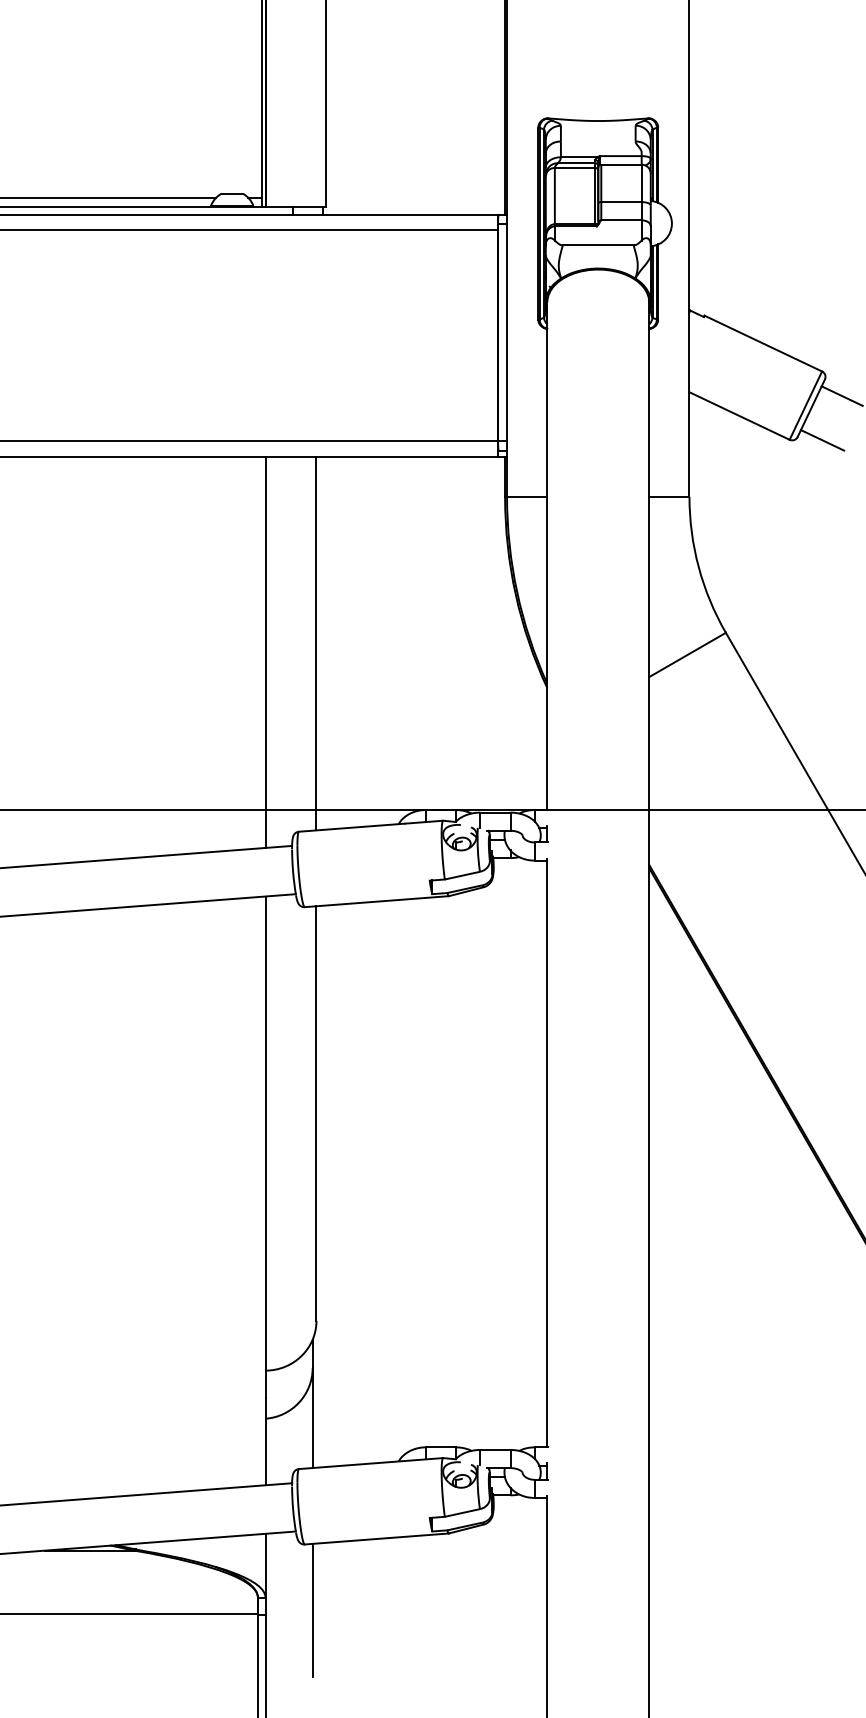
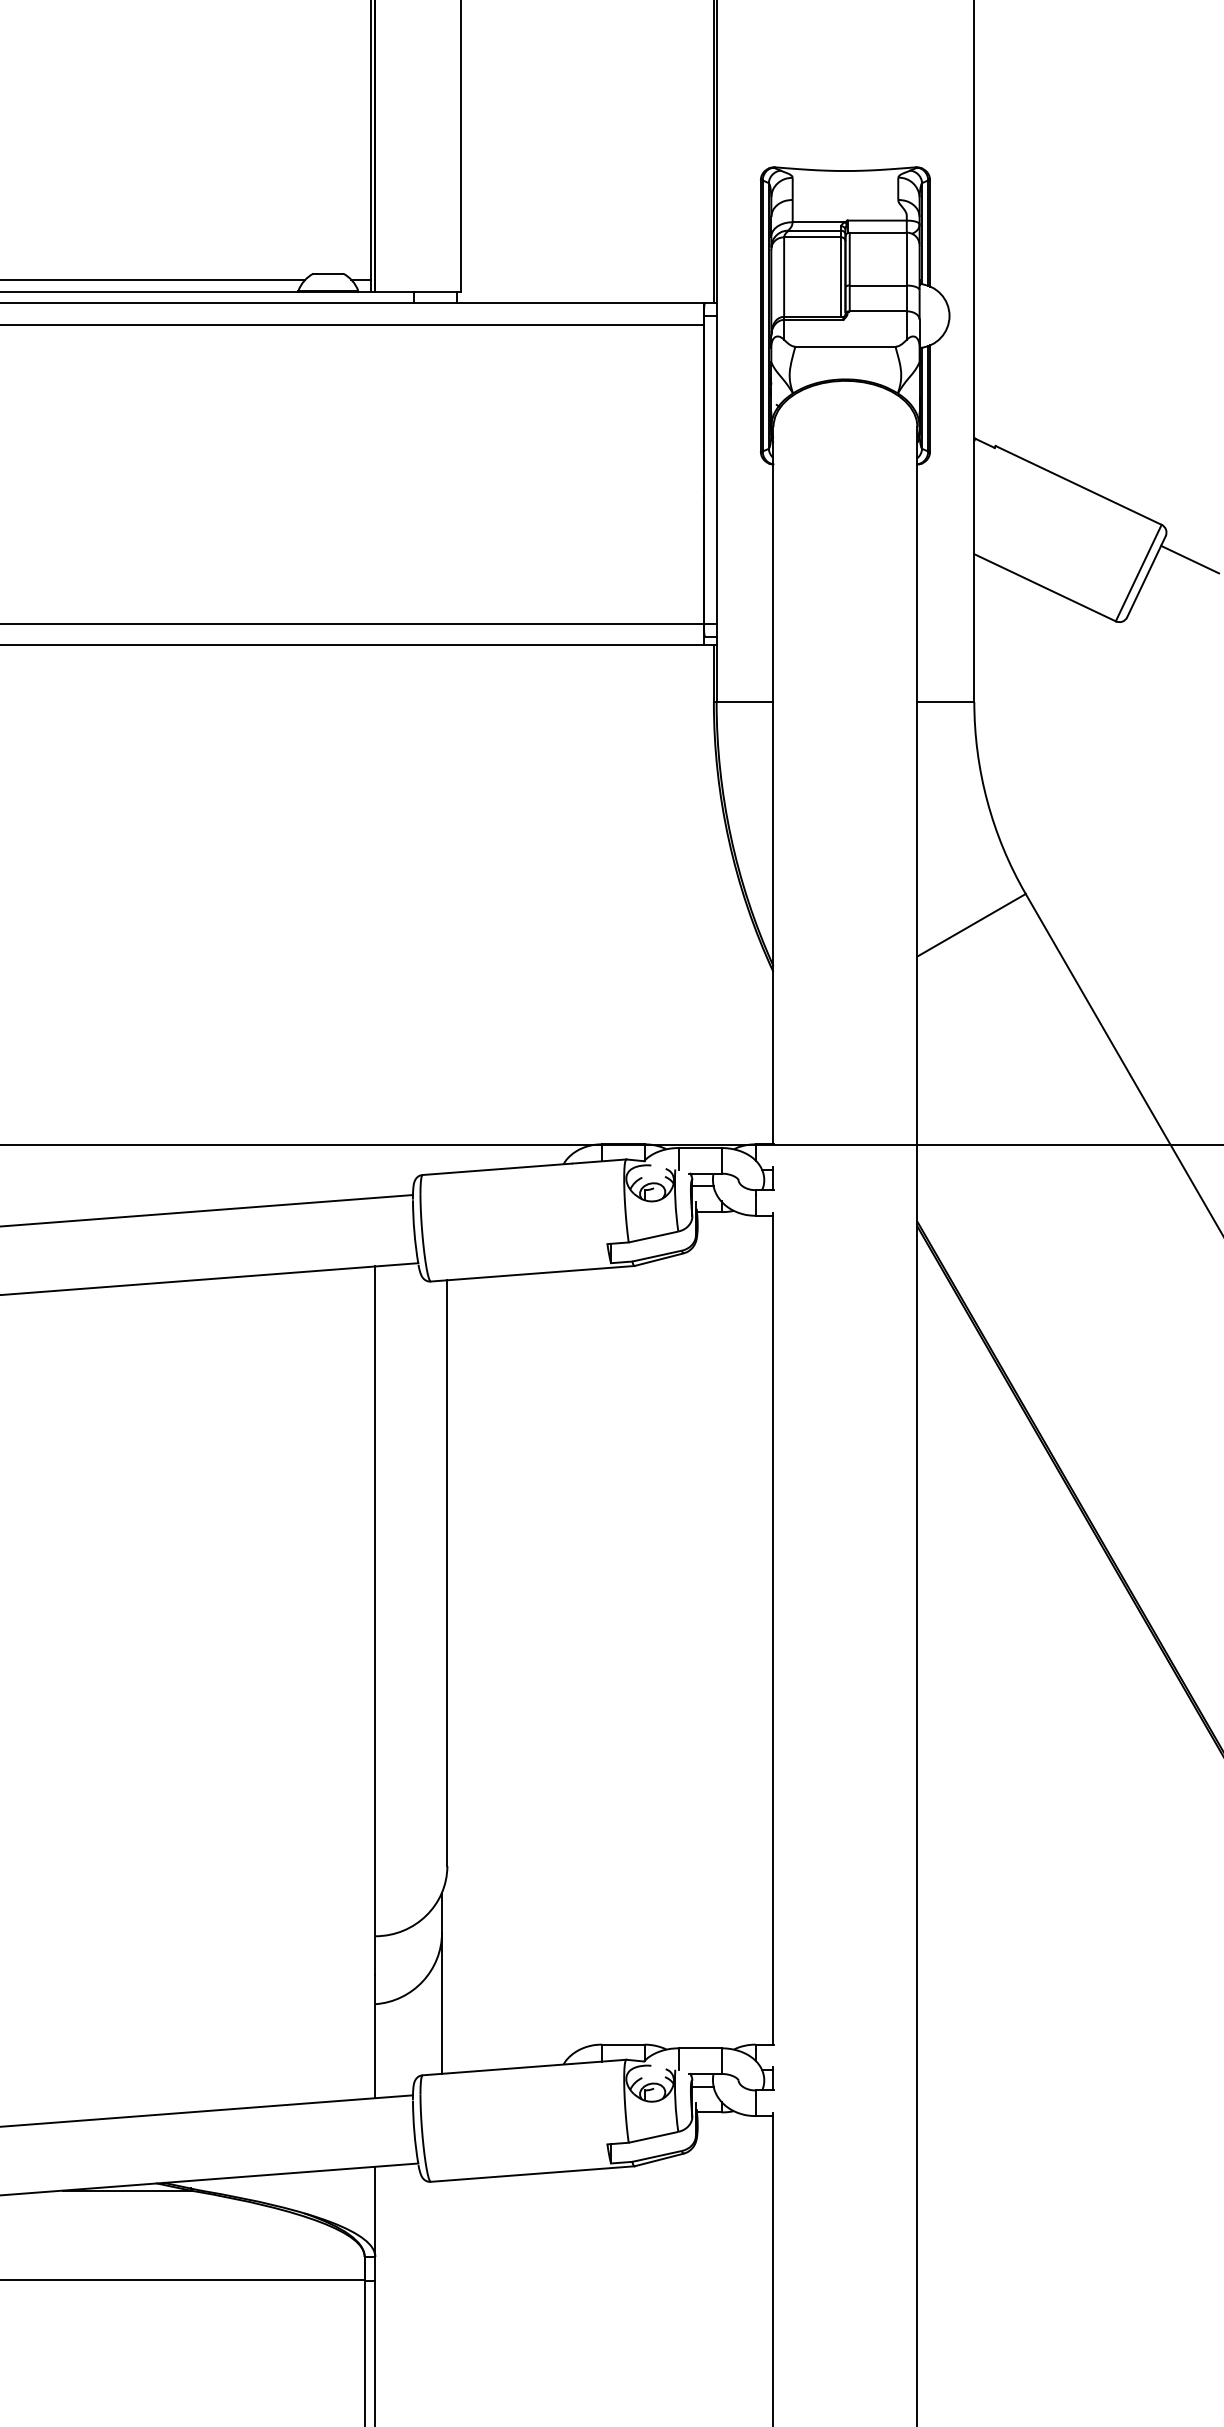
line: (821, 439) -> (1161, 621), removed
line: (316, 643) -> (447, 909), removed
line: (265, 652) -> (375, 921), removed
line: (313, 1610) -> (442, 2274), removed

